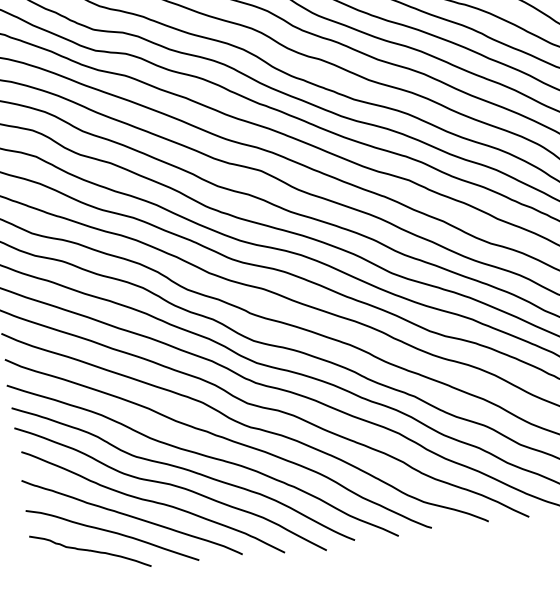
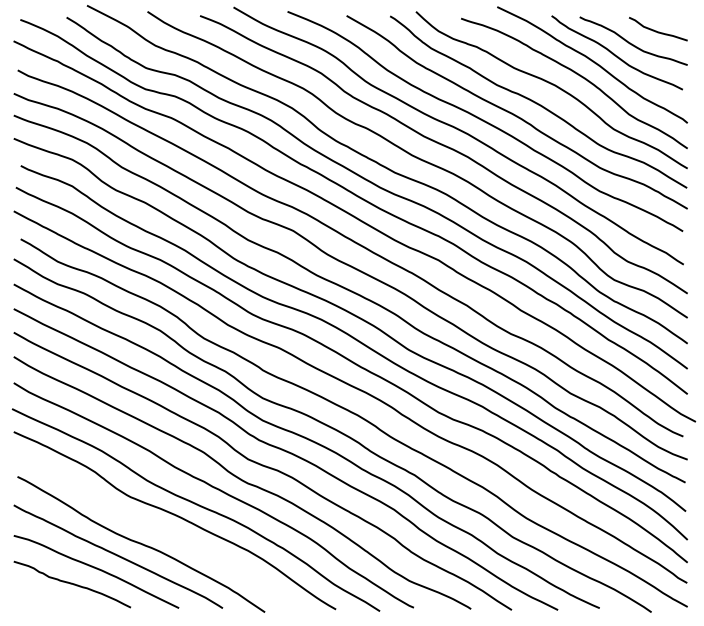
curve: (170, 485) -> (160, 530), removed

